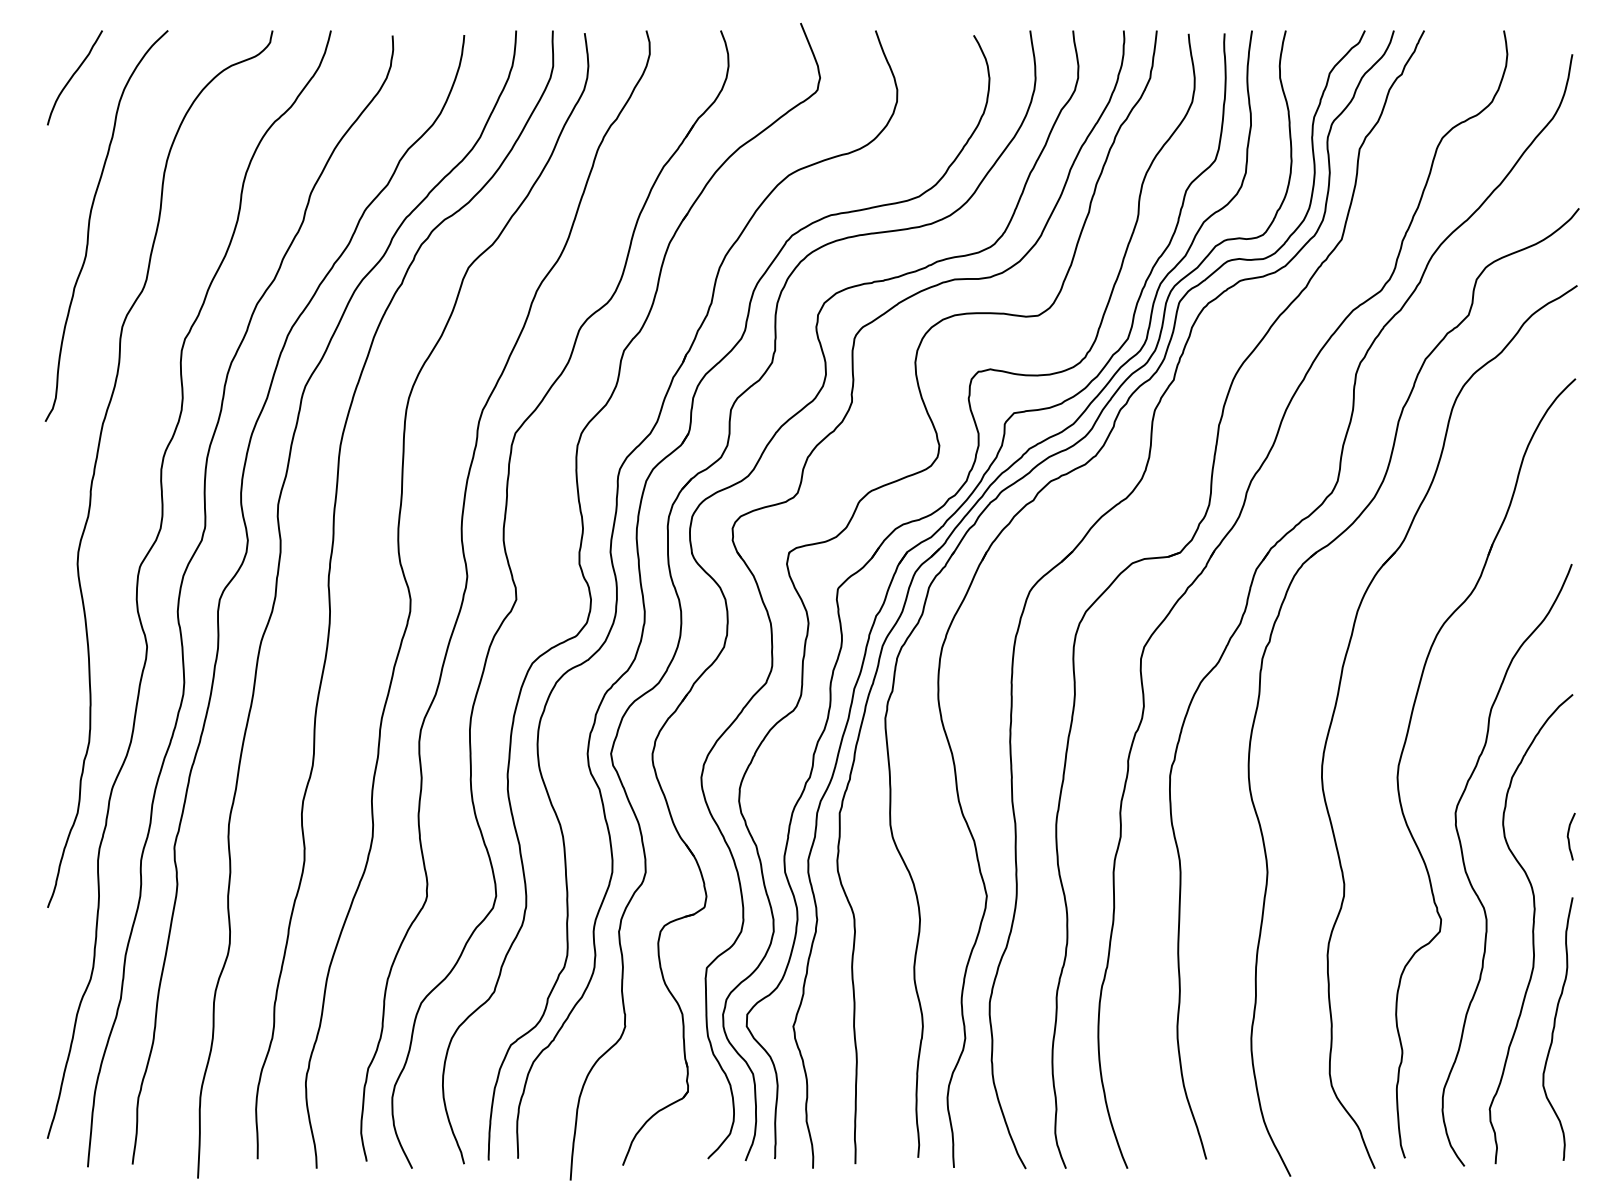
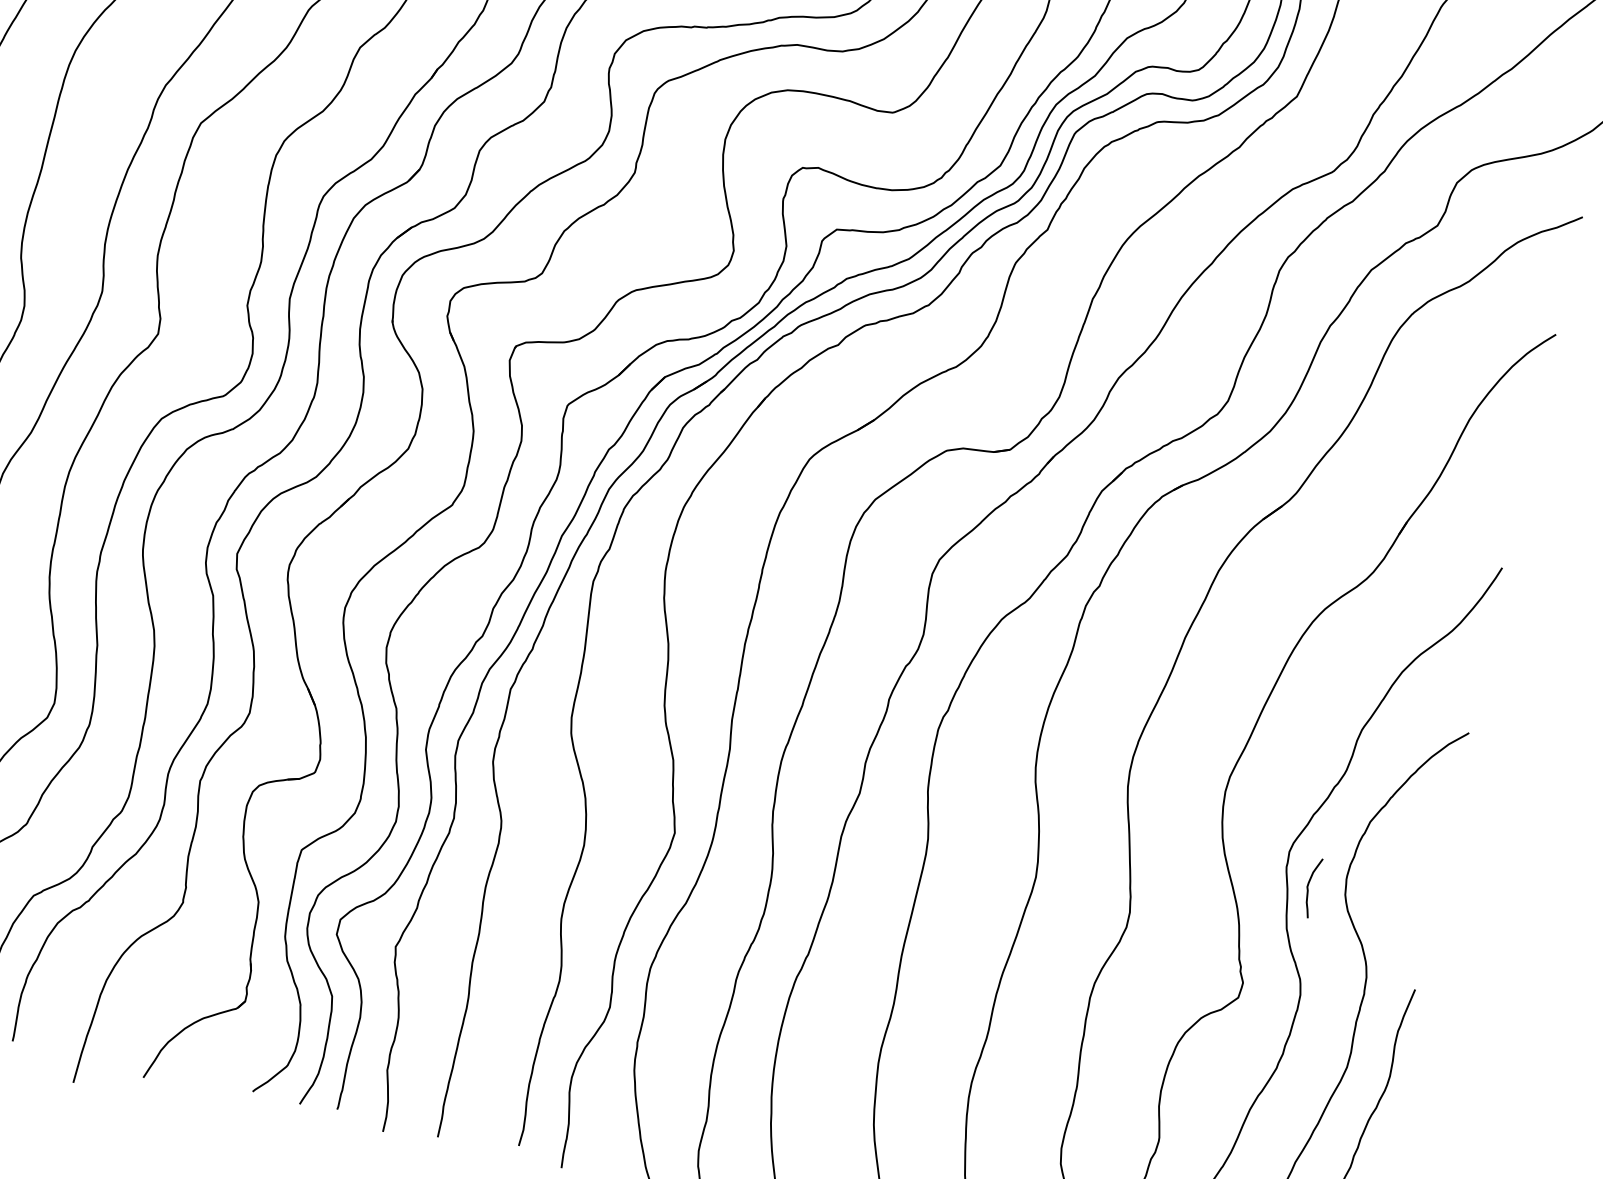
curve: (1568, 836) -> (1308, 886), moved

